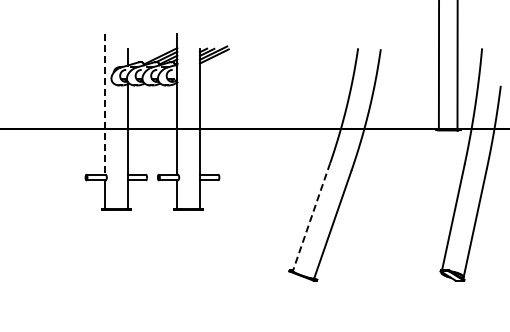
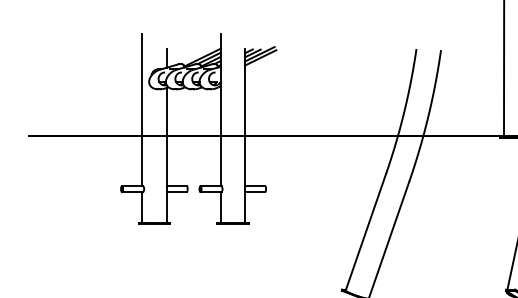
line: (105, 105) -> (142, 111), dashed -> solid
line: (311, 217) -> (365, 232), dashed -> solid

